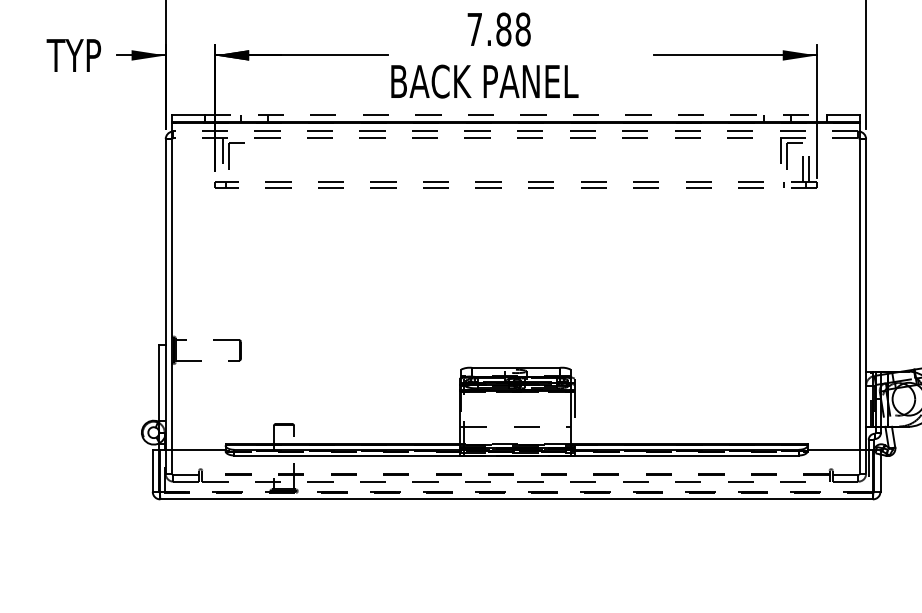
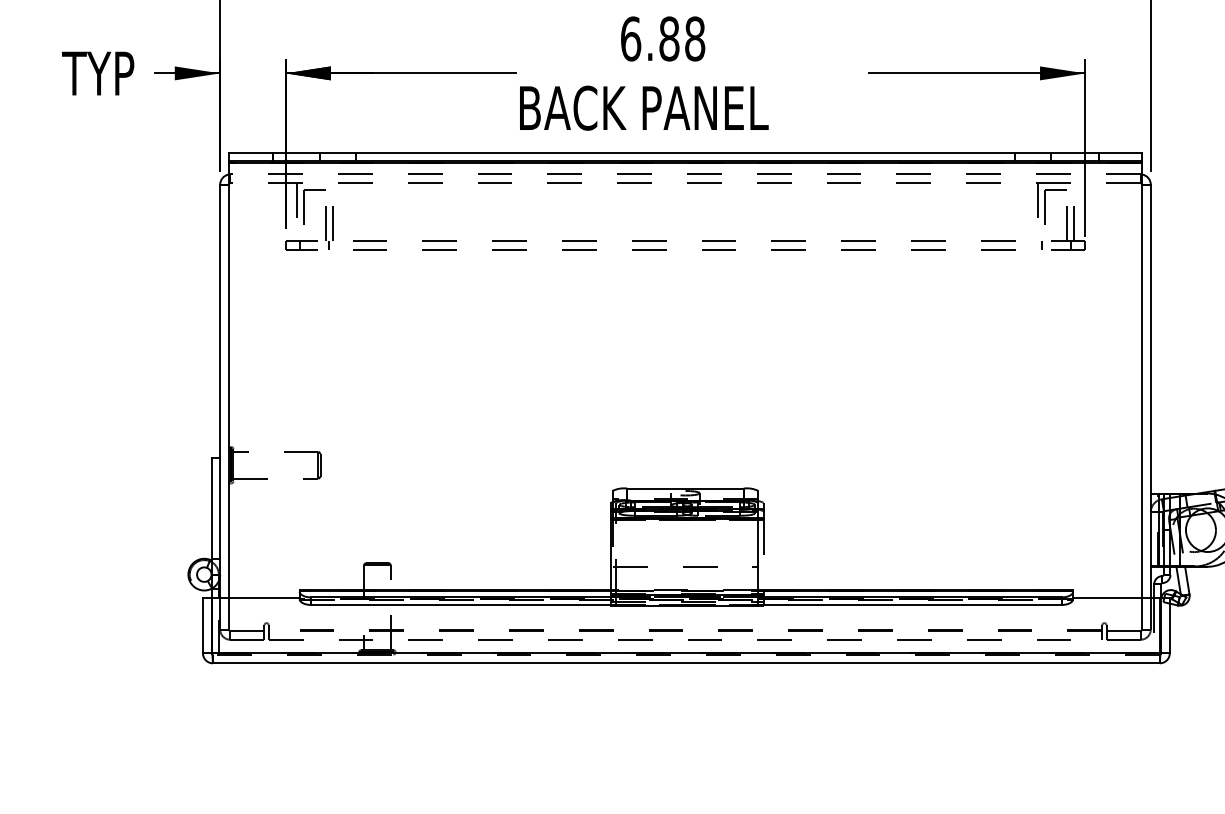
text: (475, 29) -> (631, 38), 7.88 -> 6.88
line: (516, 114) -> (686, 152), dashed -> solid
part: (248, 171) -> (329, 227), added
line: (516, 492) -> (686, 653), dashed -> solid

